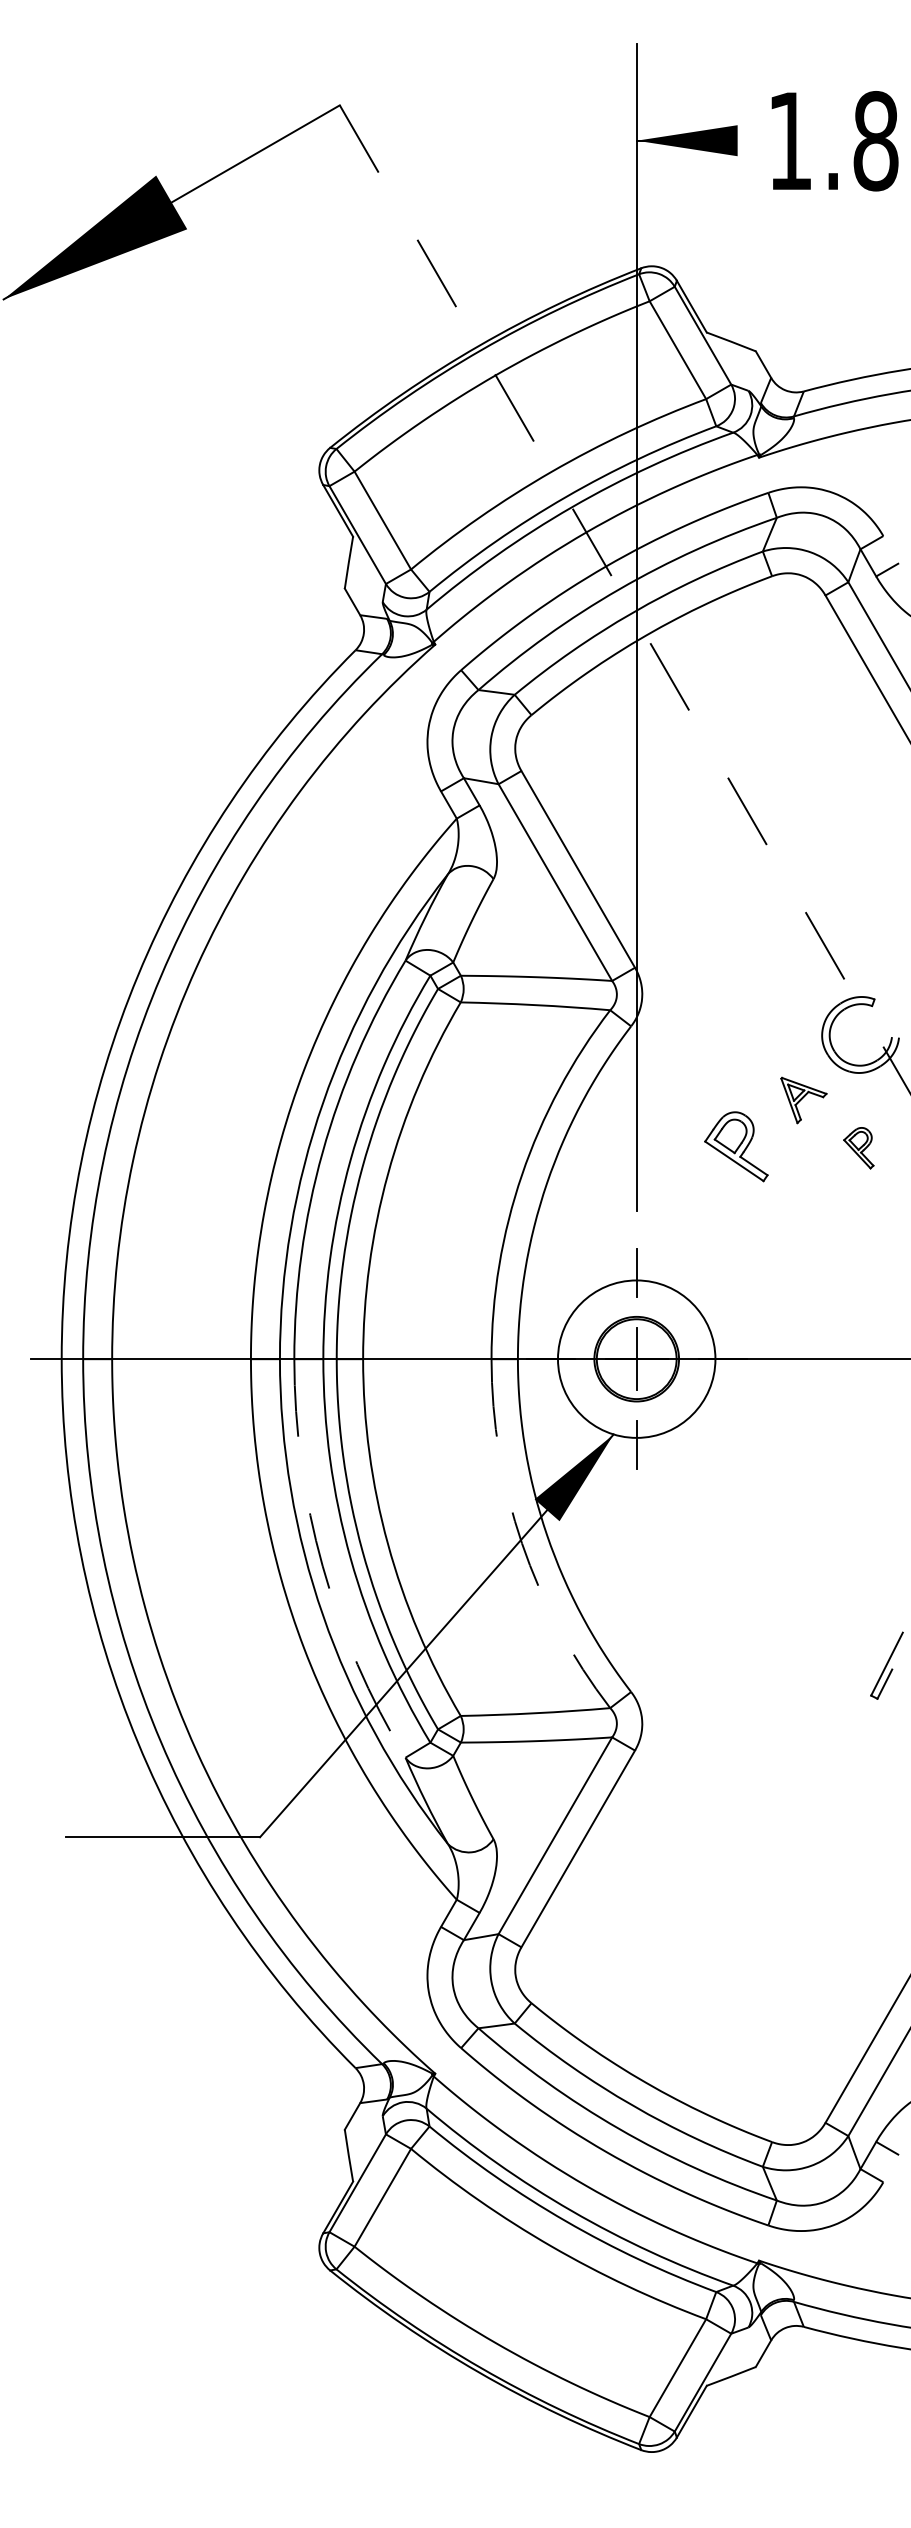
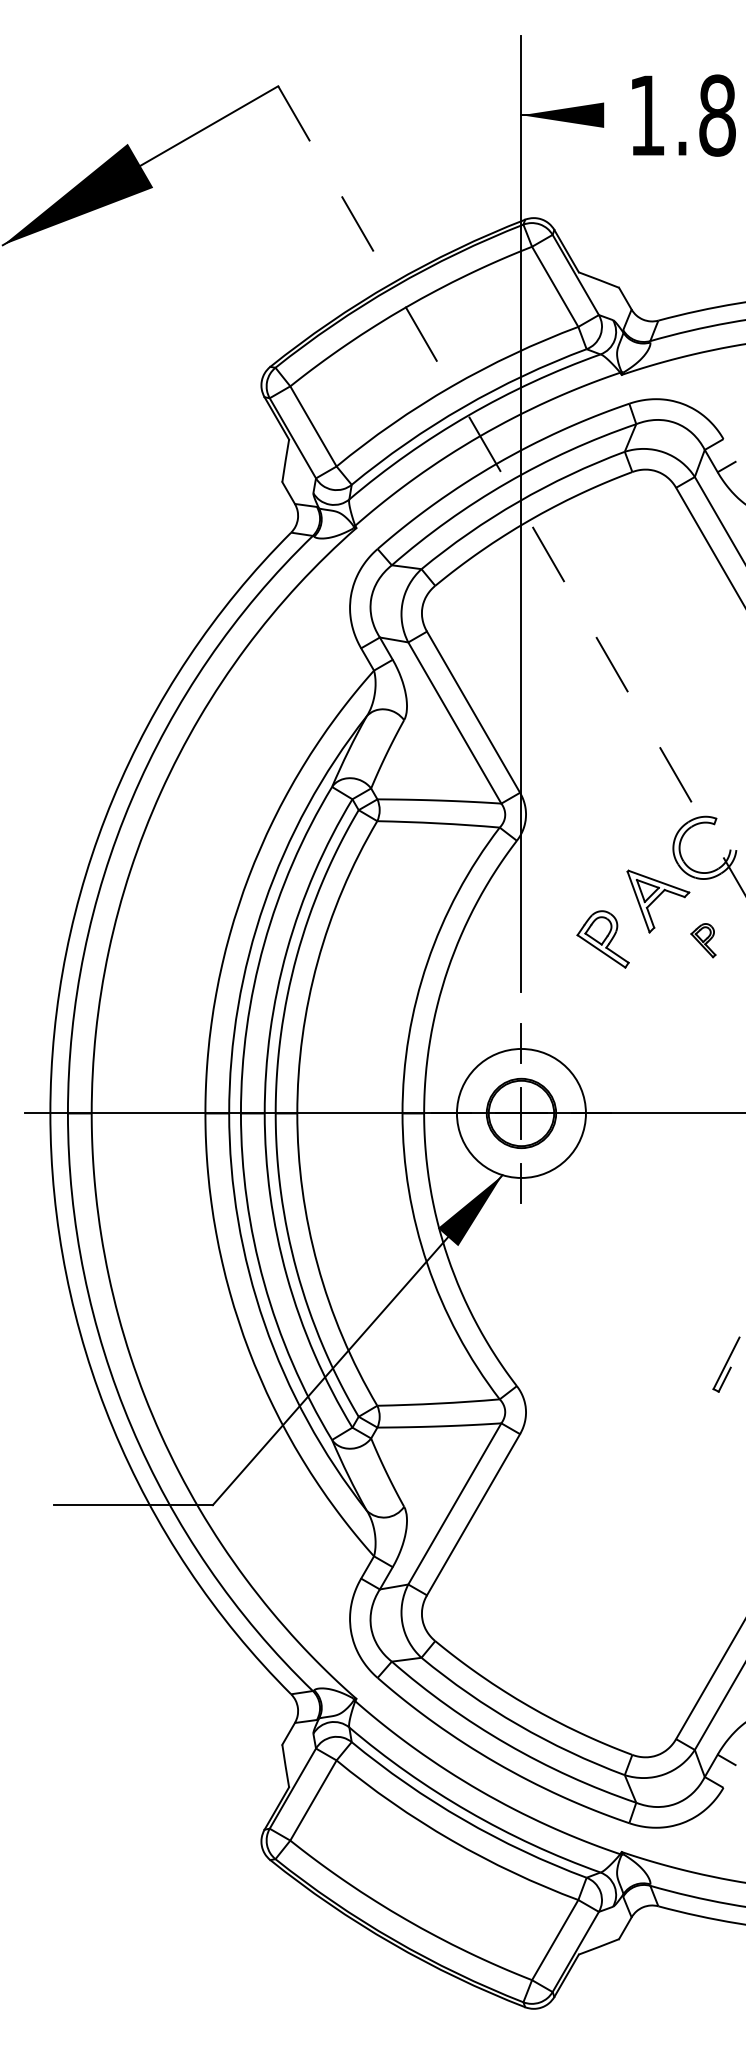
part: (803, 1100) -> (658, 901), size x1.67
arc: (522, 1543) -> (427, 1264), dashed -> solid
arc: (323, 1565) -> (264, 1282), dashed -> solid

